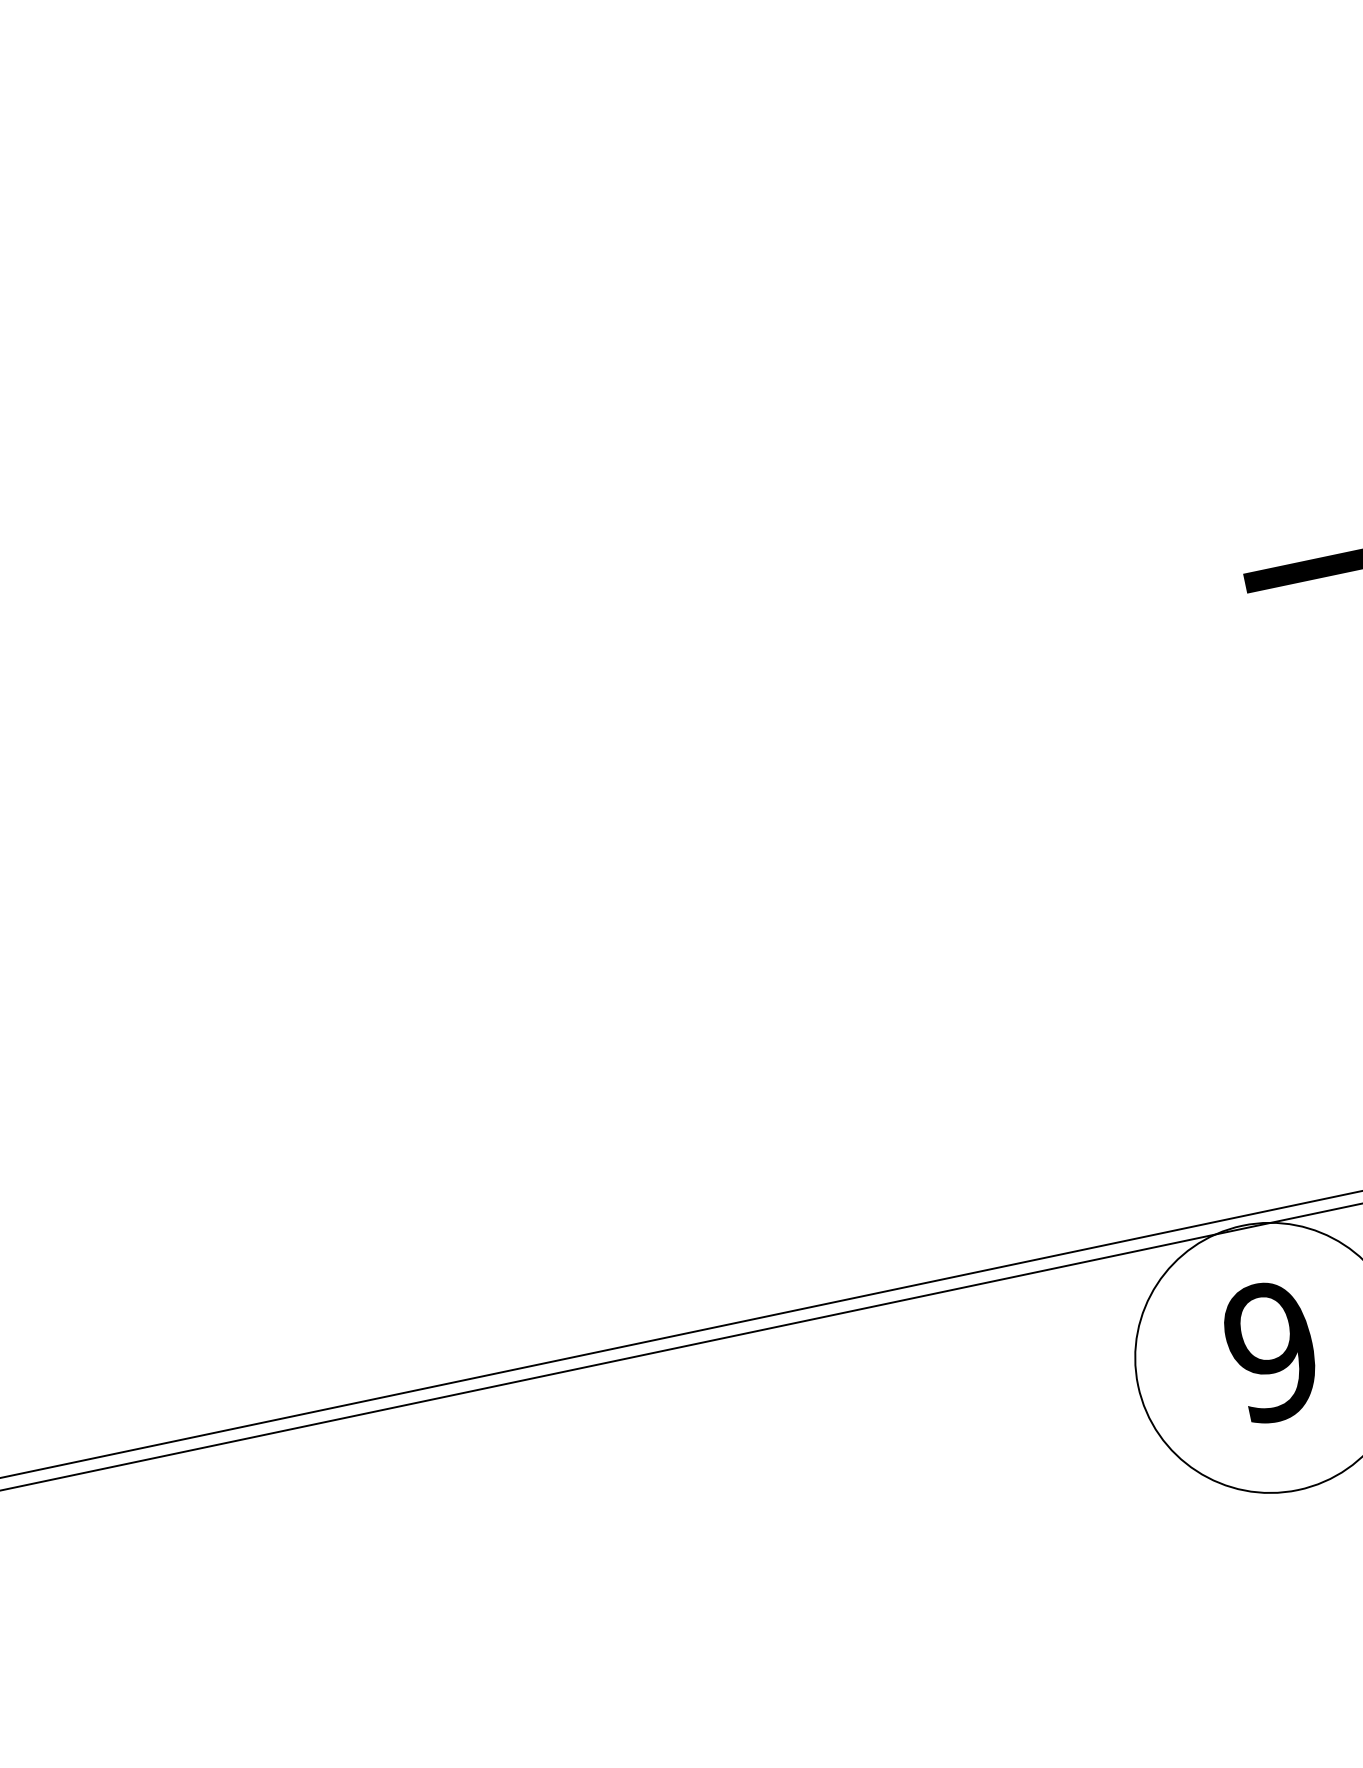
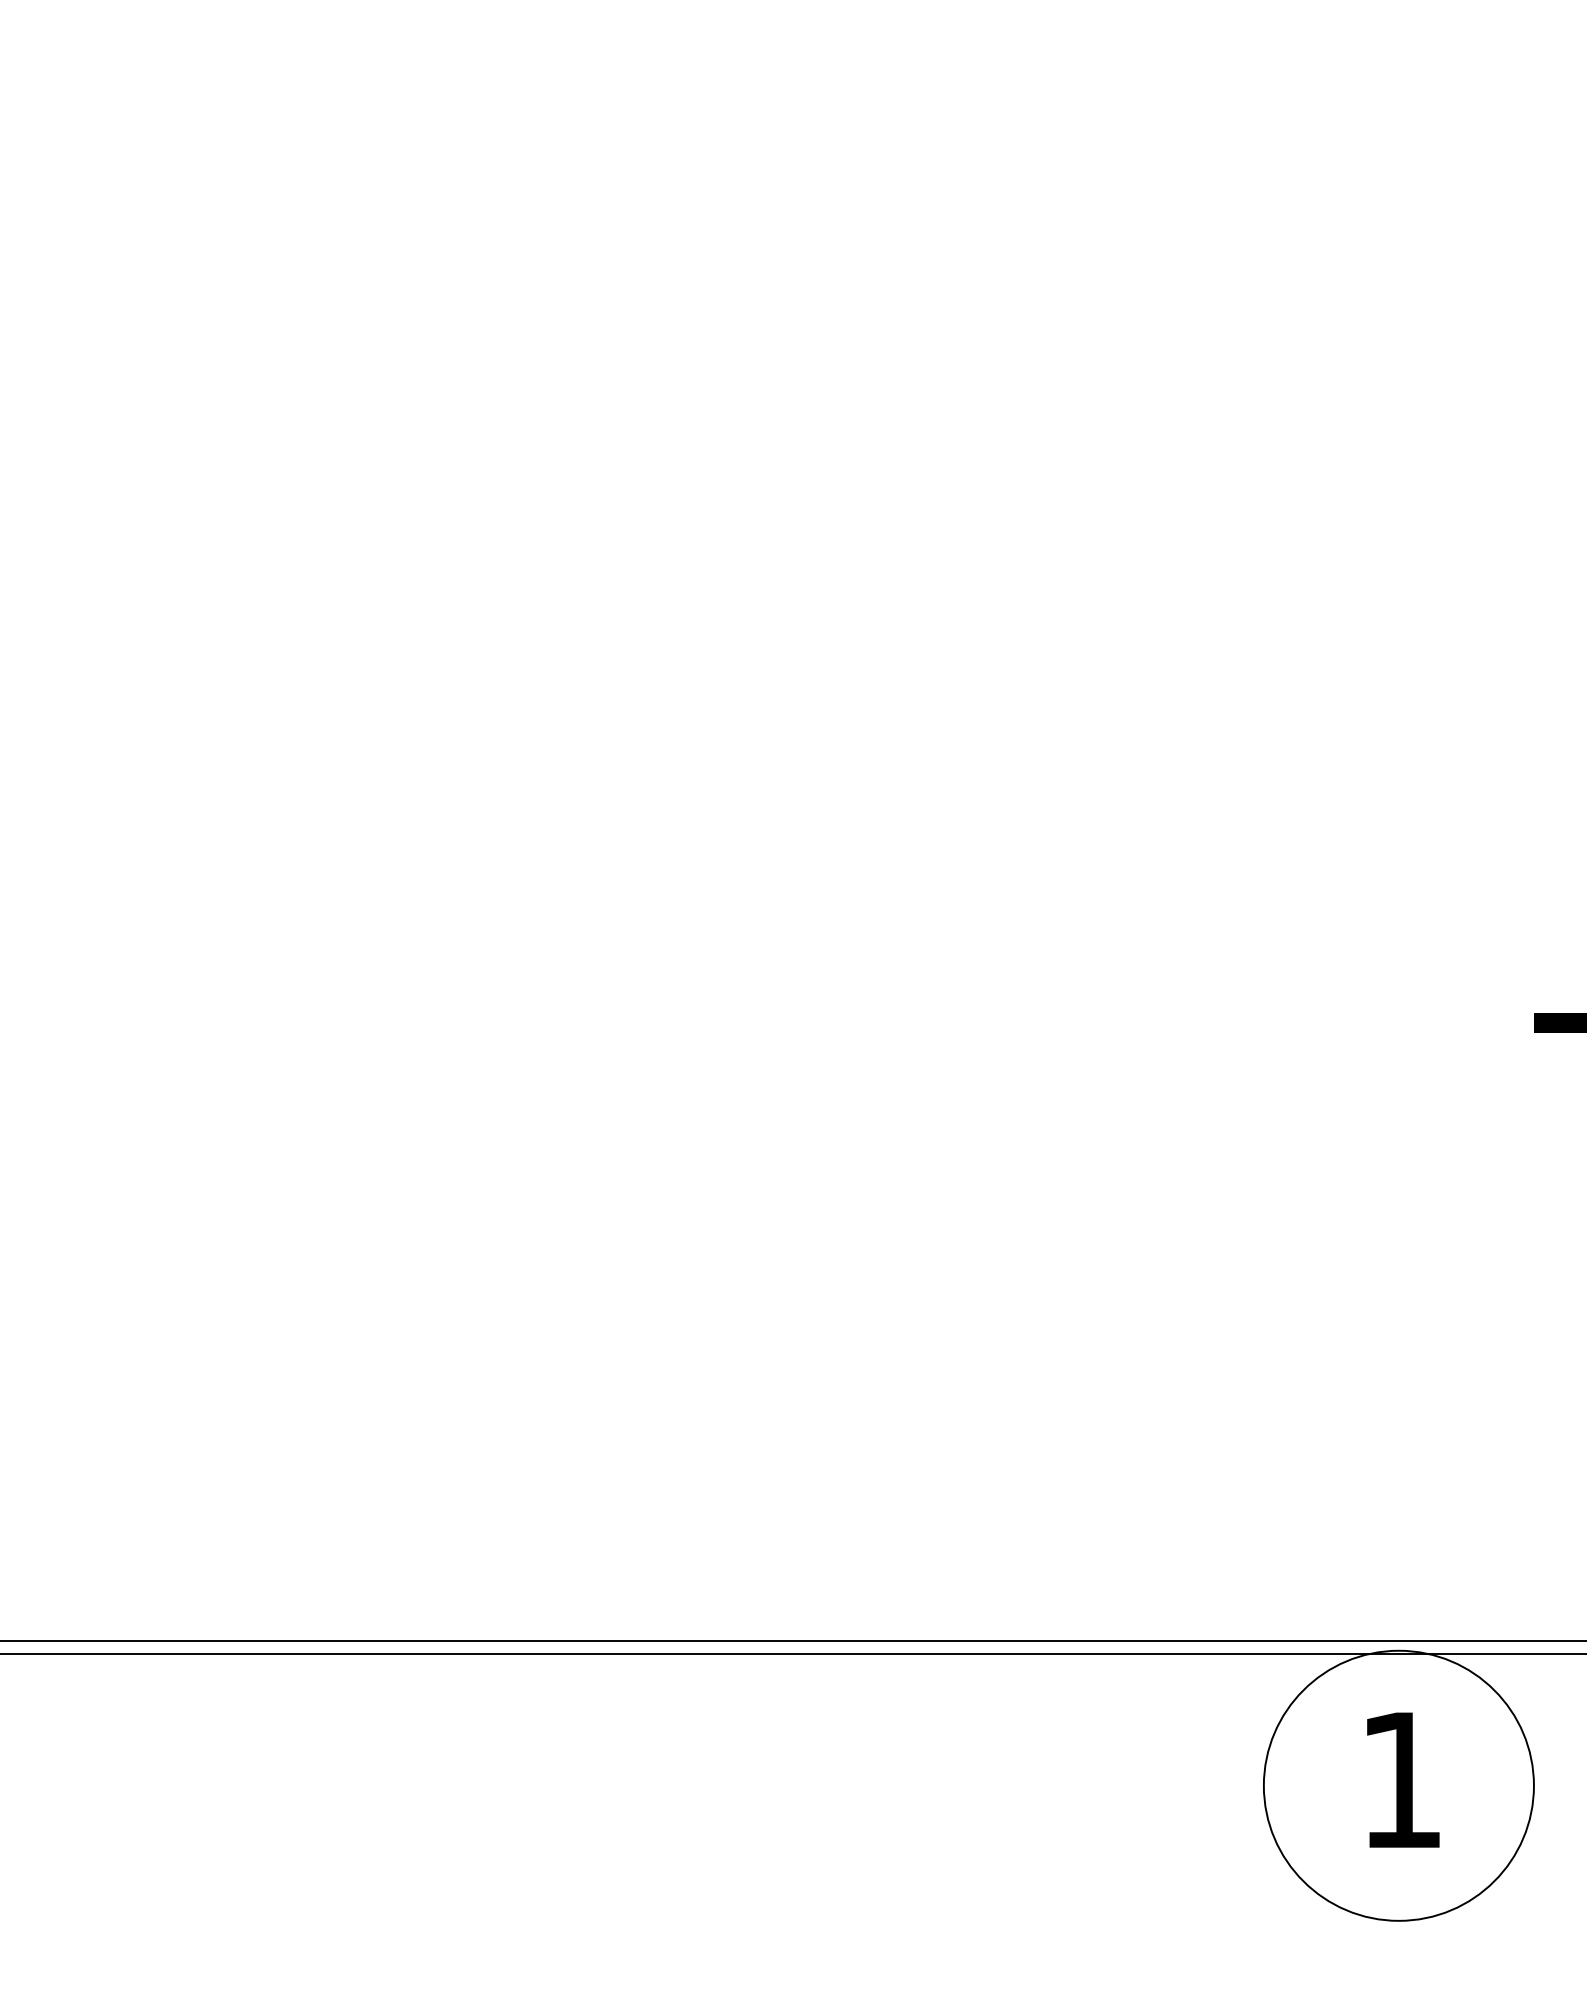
text: (1271, 1352) -> (1401, 1780), 9 -> 1

